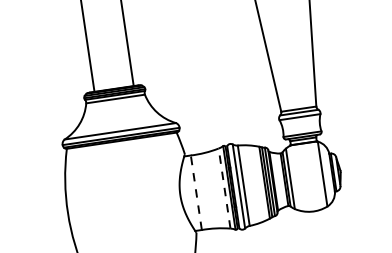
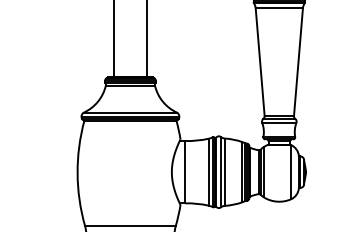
line: (224, 189) -> (208, 172), dashed -> solid
line: (196, 191) -> (185, 171), dashed -> solid

